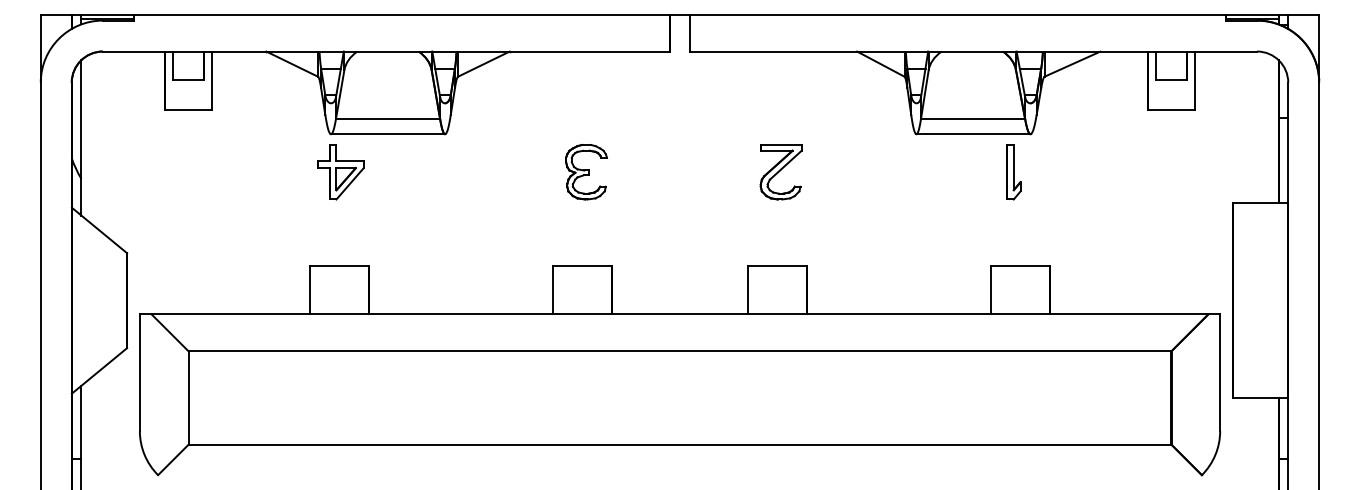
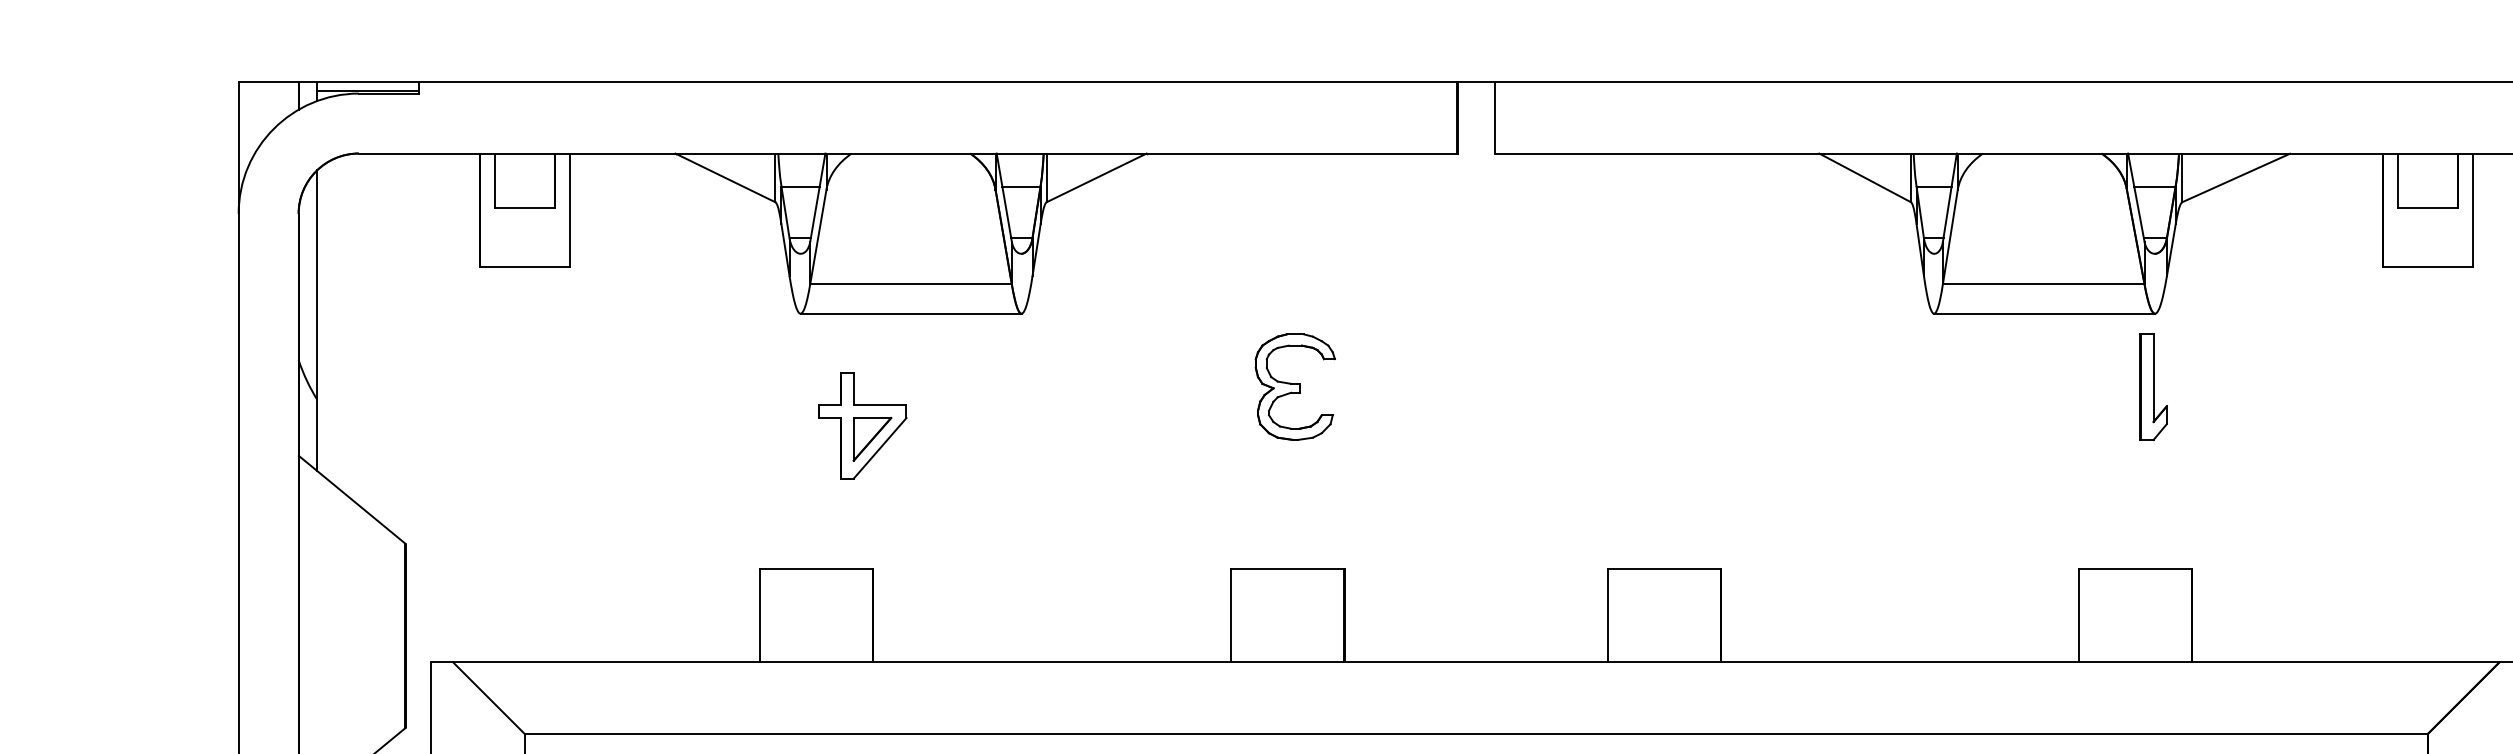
part: (340, 172) -> (861, 426), moved
part: (780, 172) -> (1670, 387), removed
part: (1013, 172) -> (2152, 387), moved

